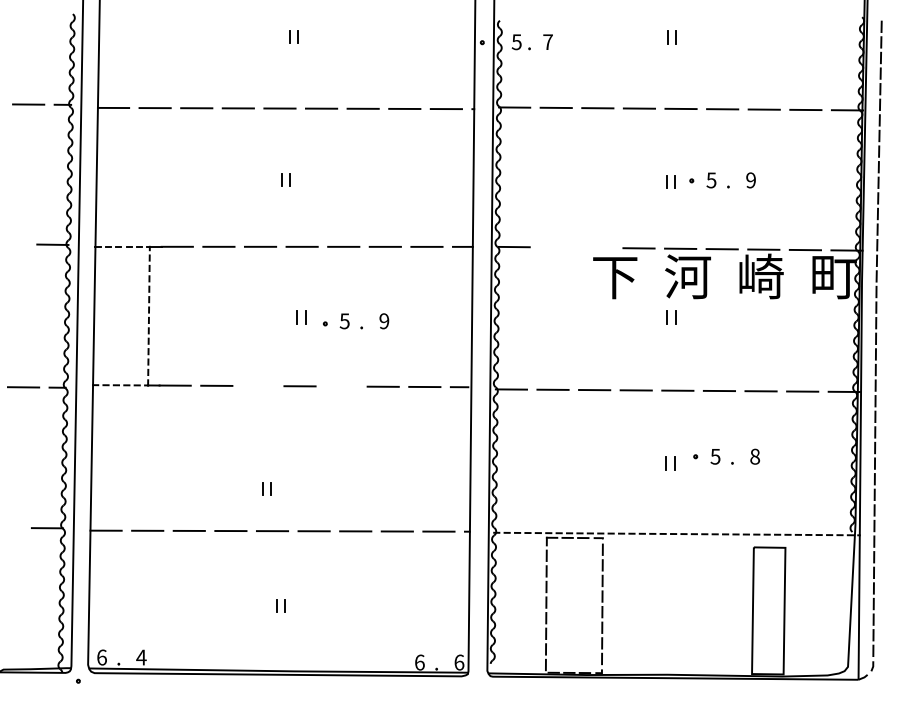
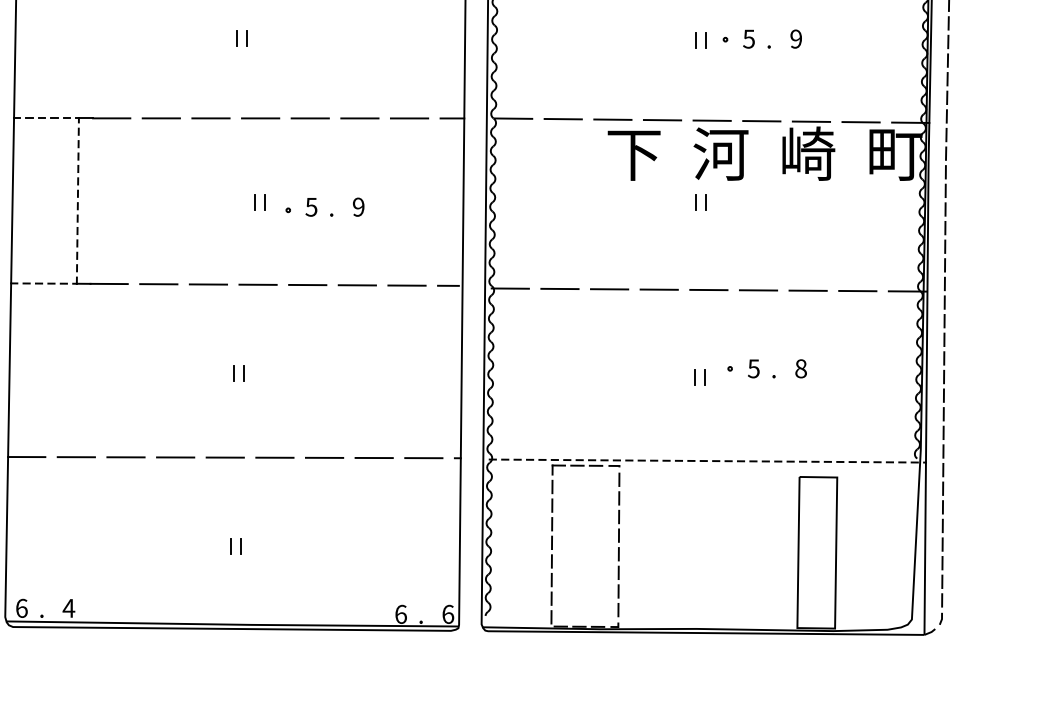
line: (555, 247) -> (562, 119), added
line: (597, 247) -> (613, 119), added
line: (257, 386) -> (207, 285), added
line: (341, 386) -> (307, 285), added
part: (266, 488) -> (238, 373), moved

